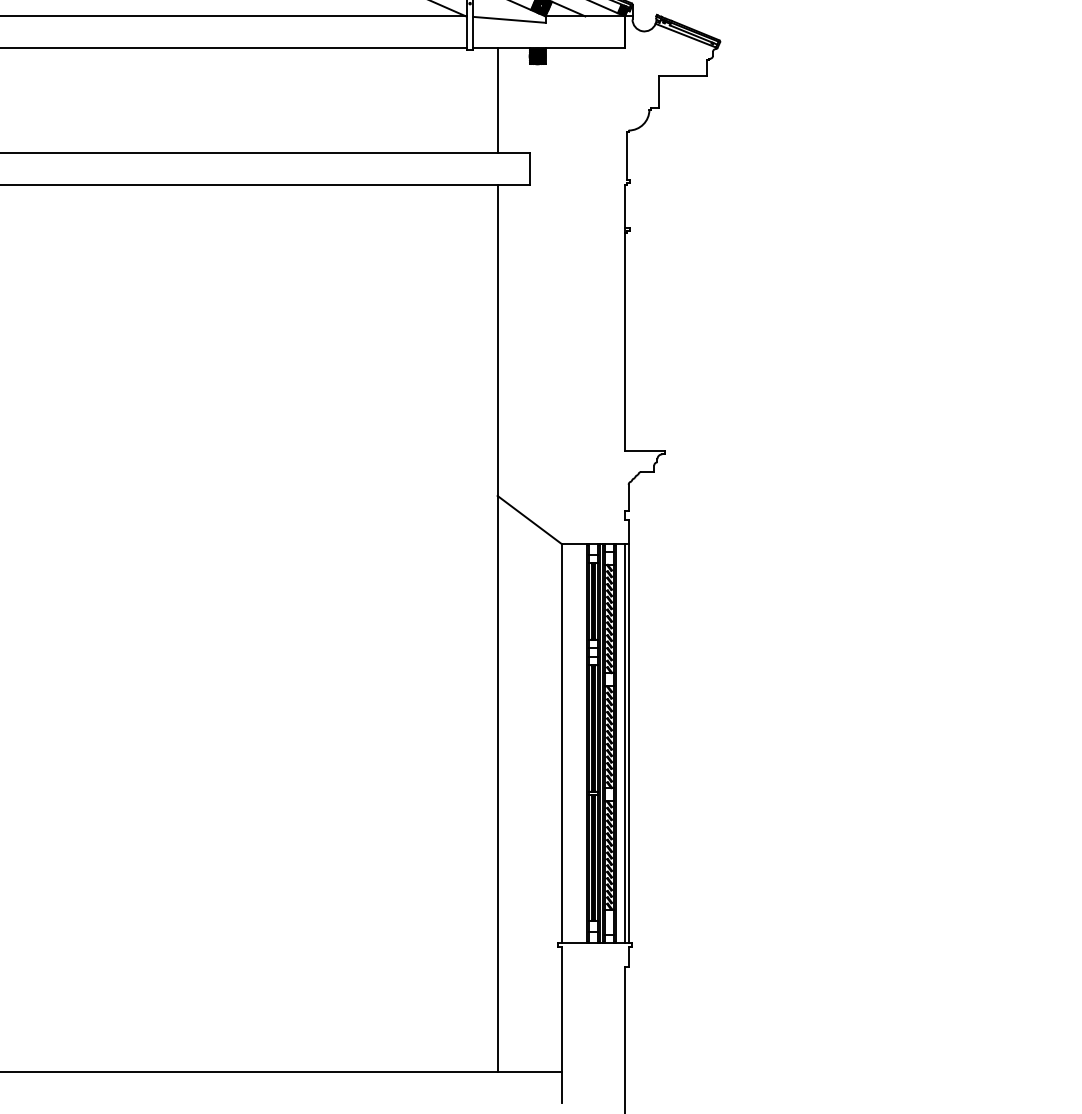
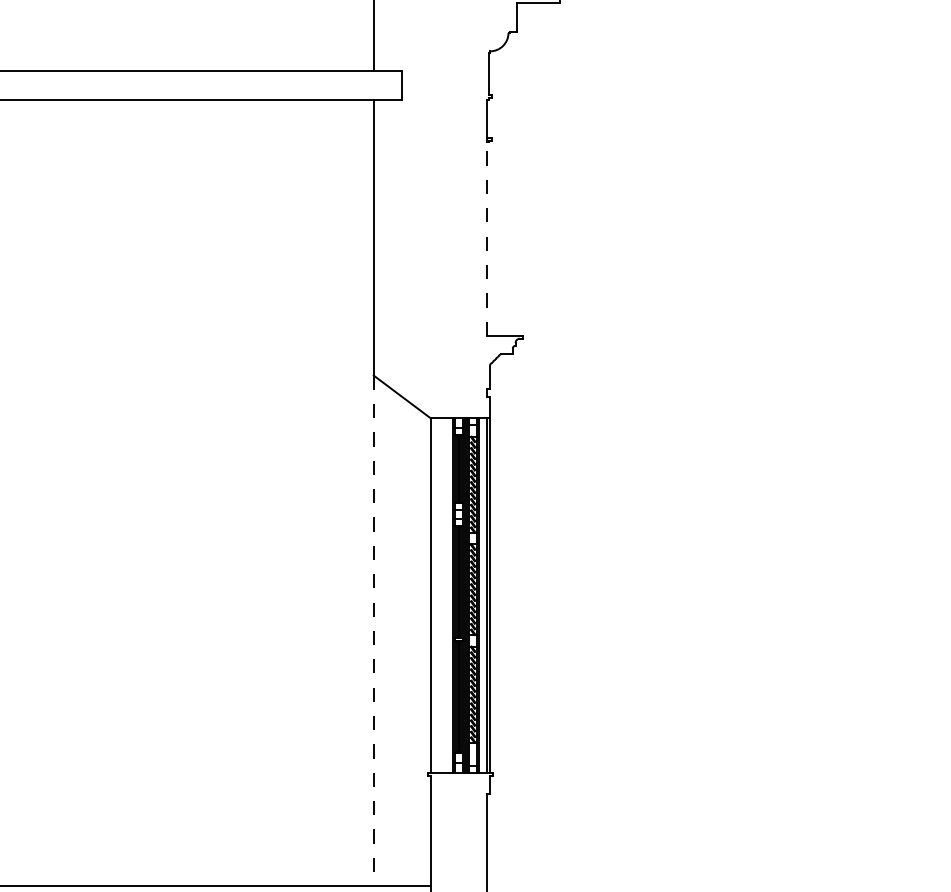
line: (625, 341) -> (487, 238), solid -> dashed
line: (497, 783) -> (373, 630), solid -> dashed

